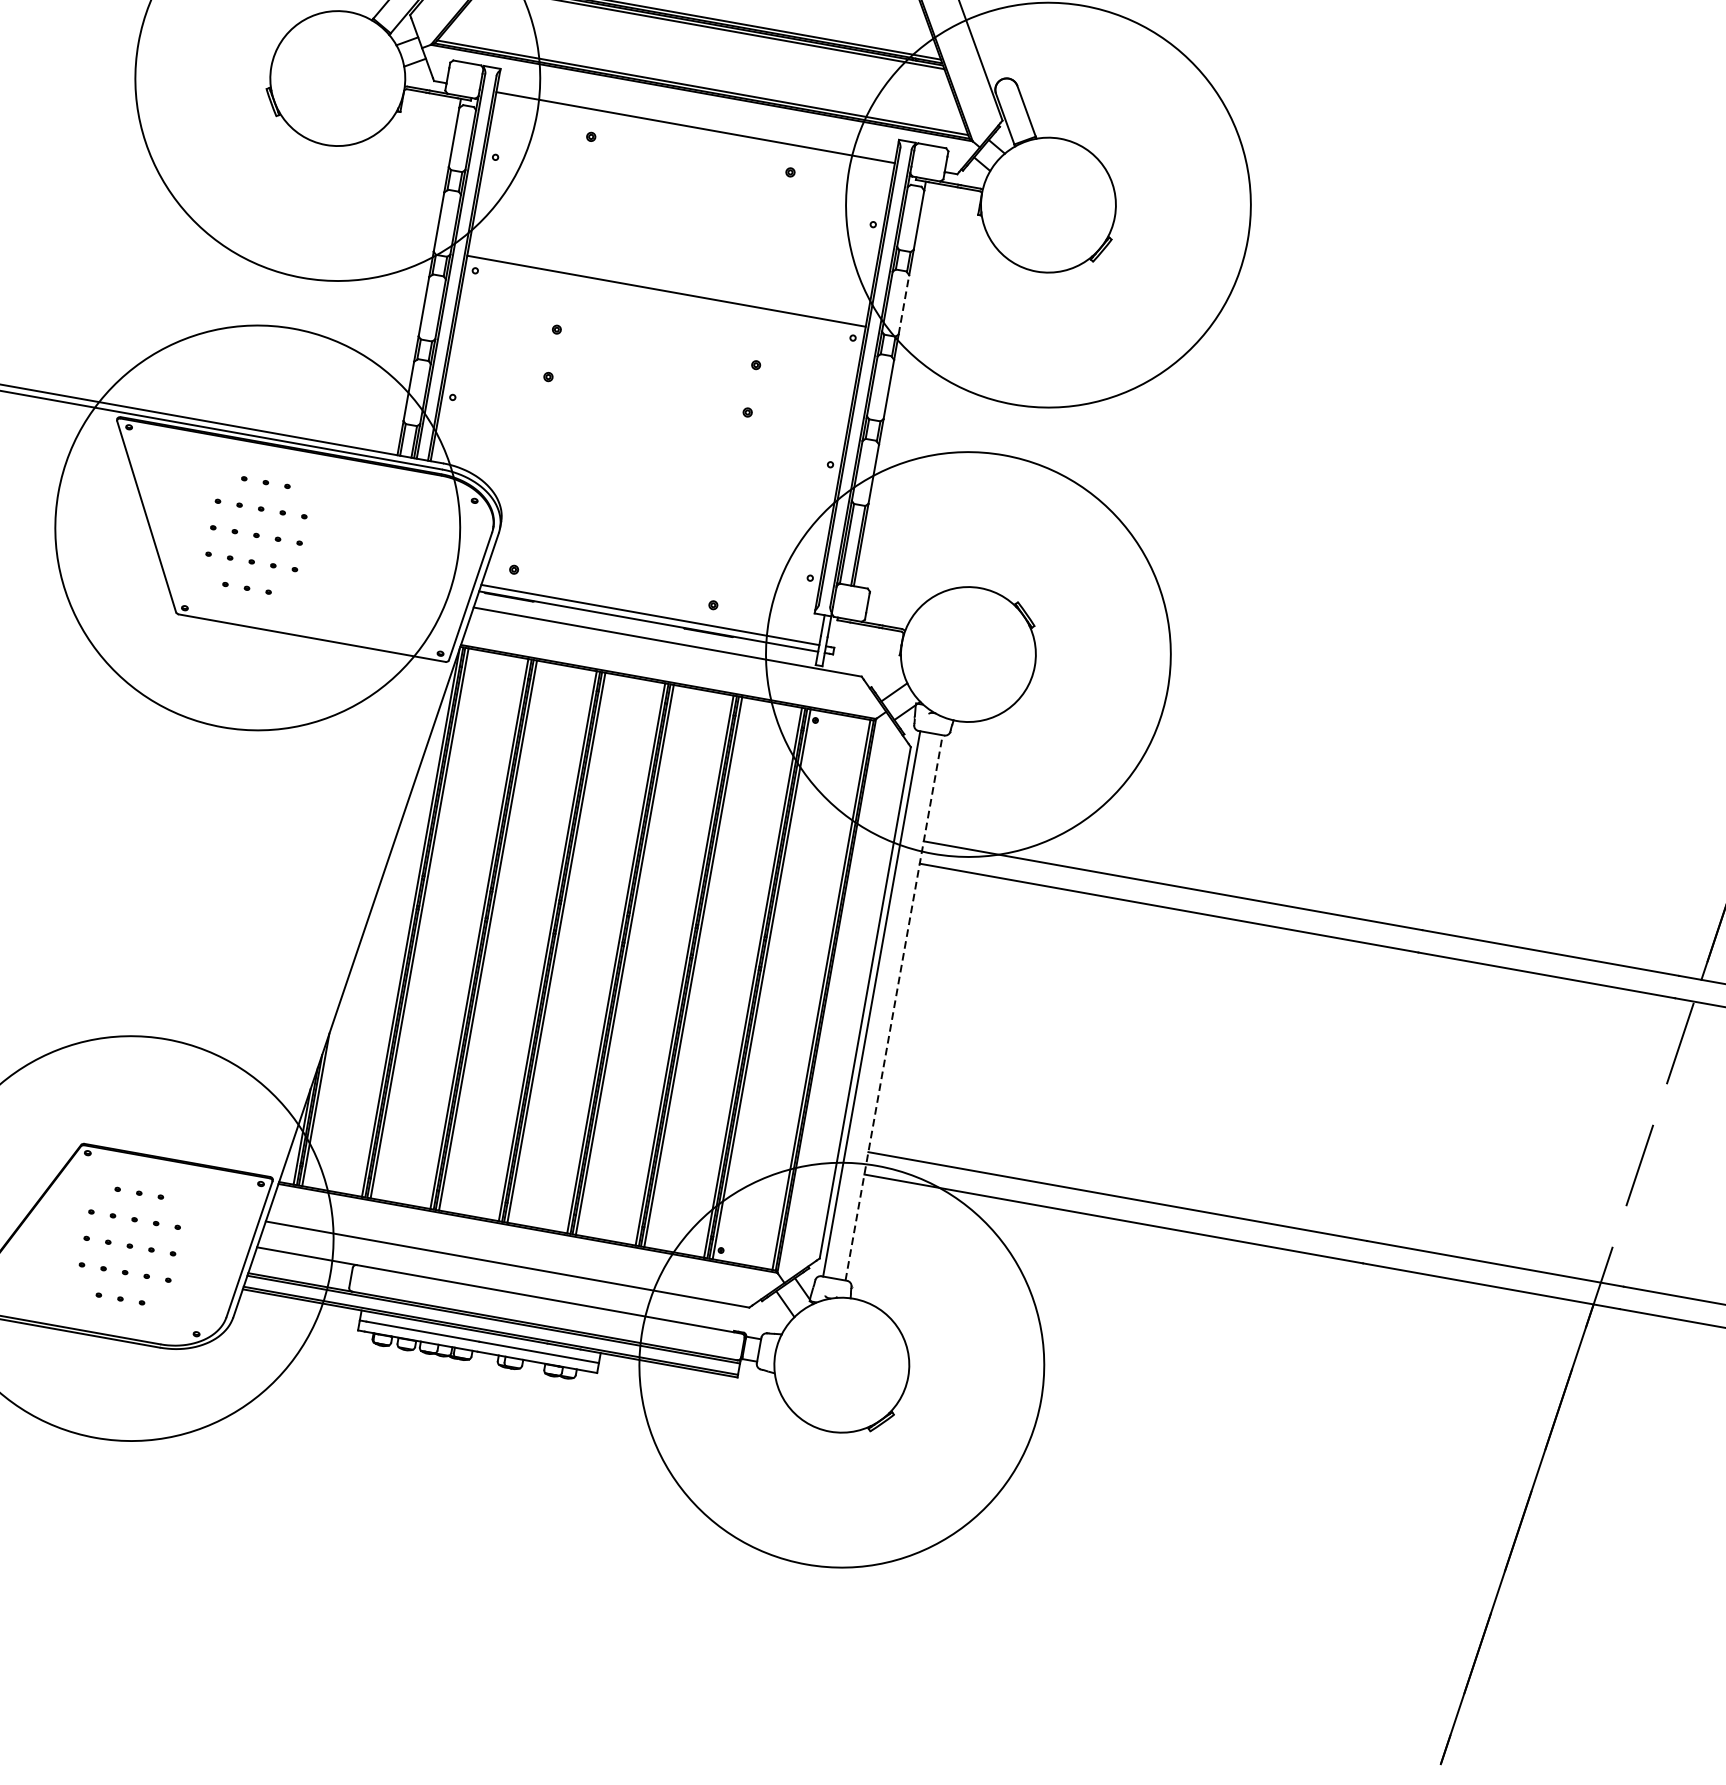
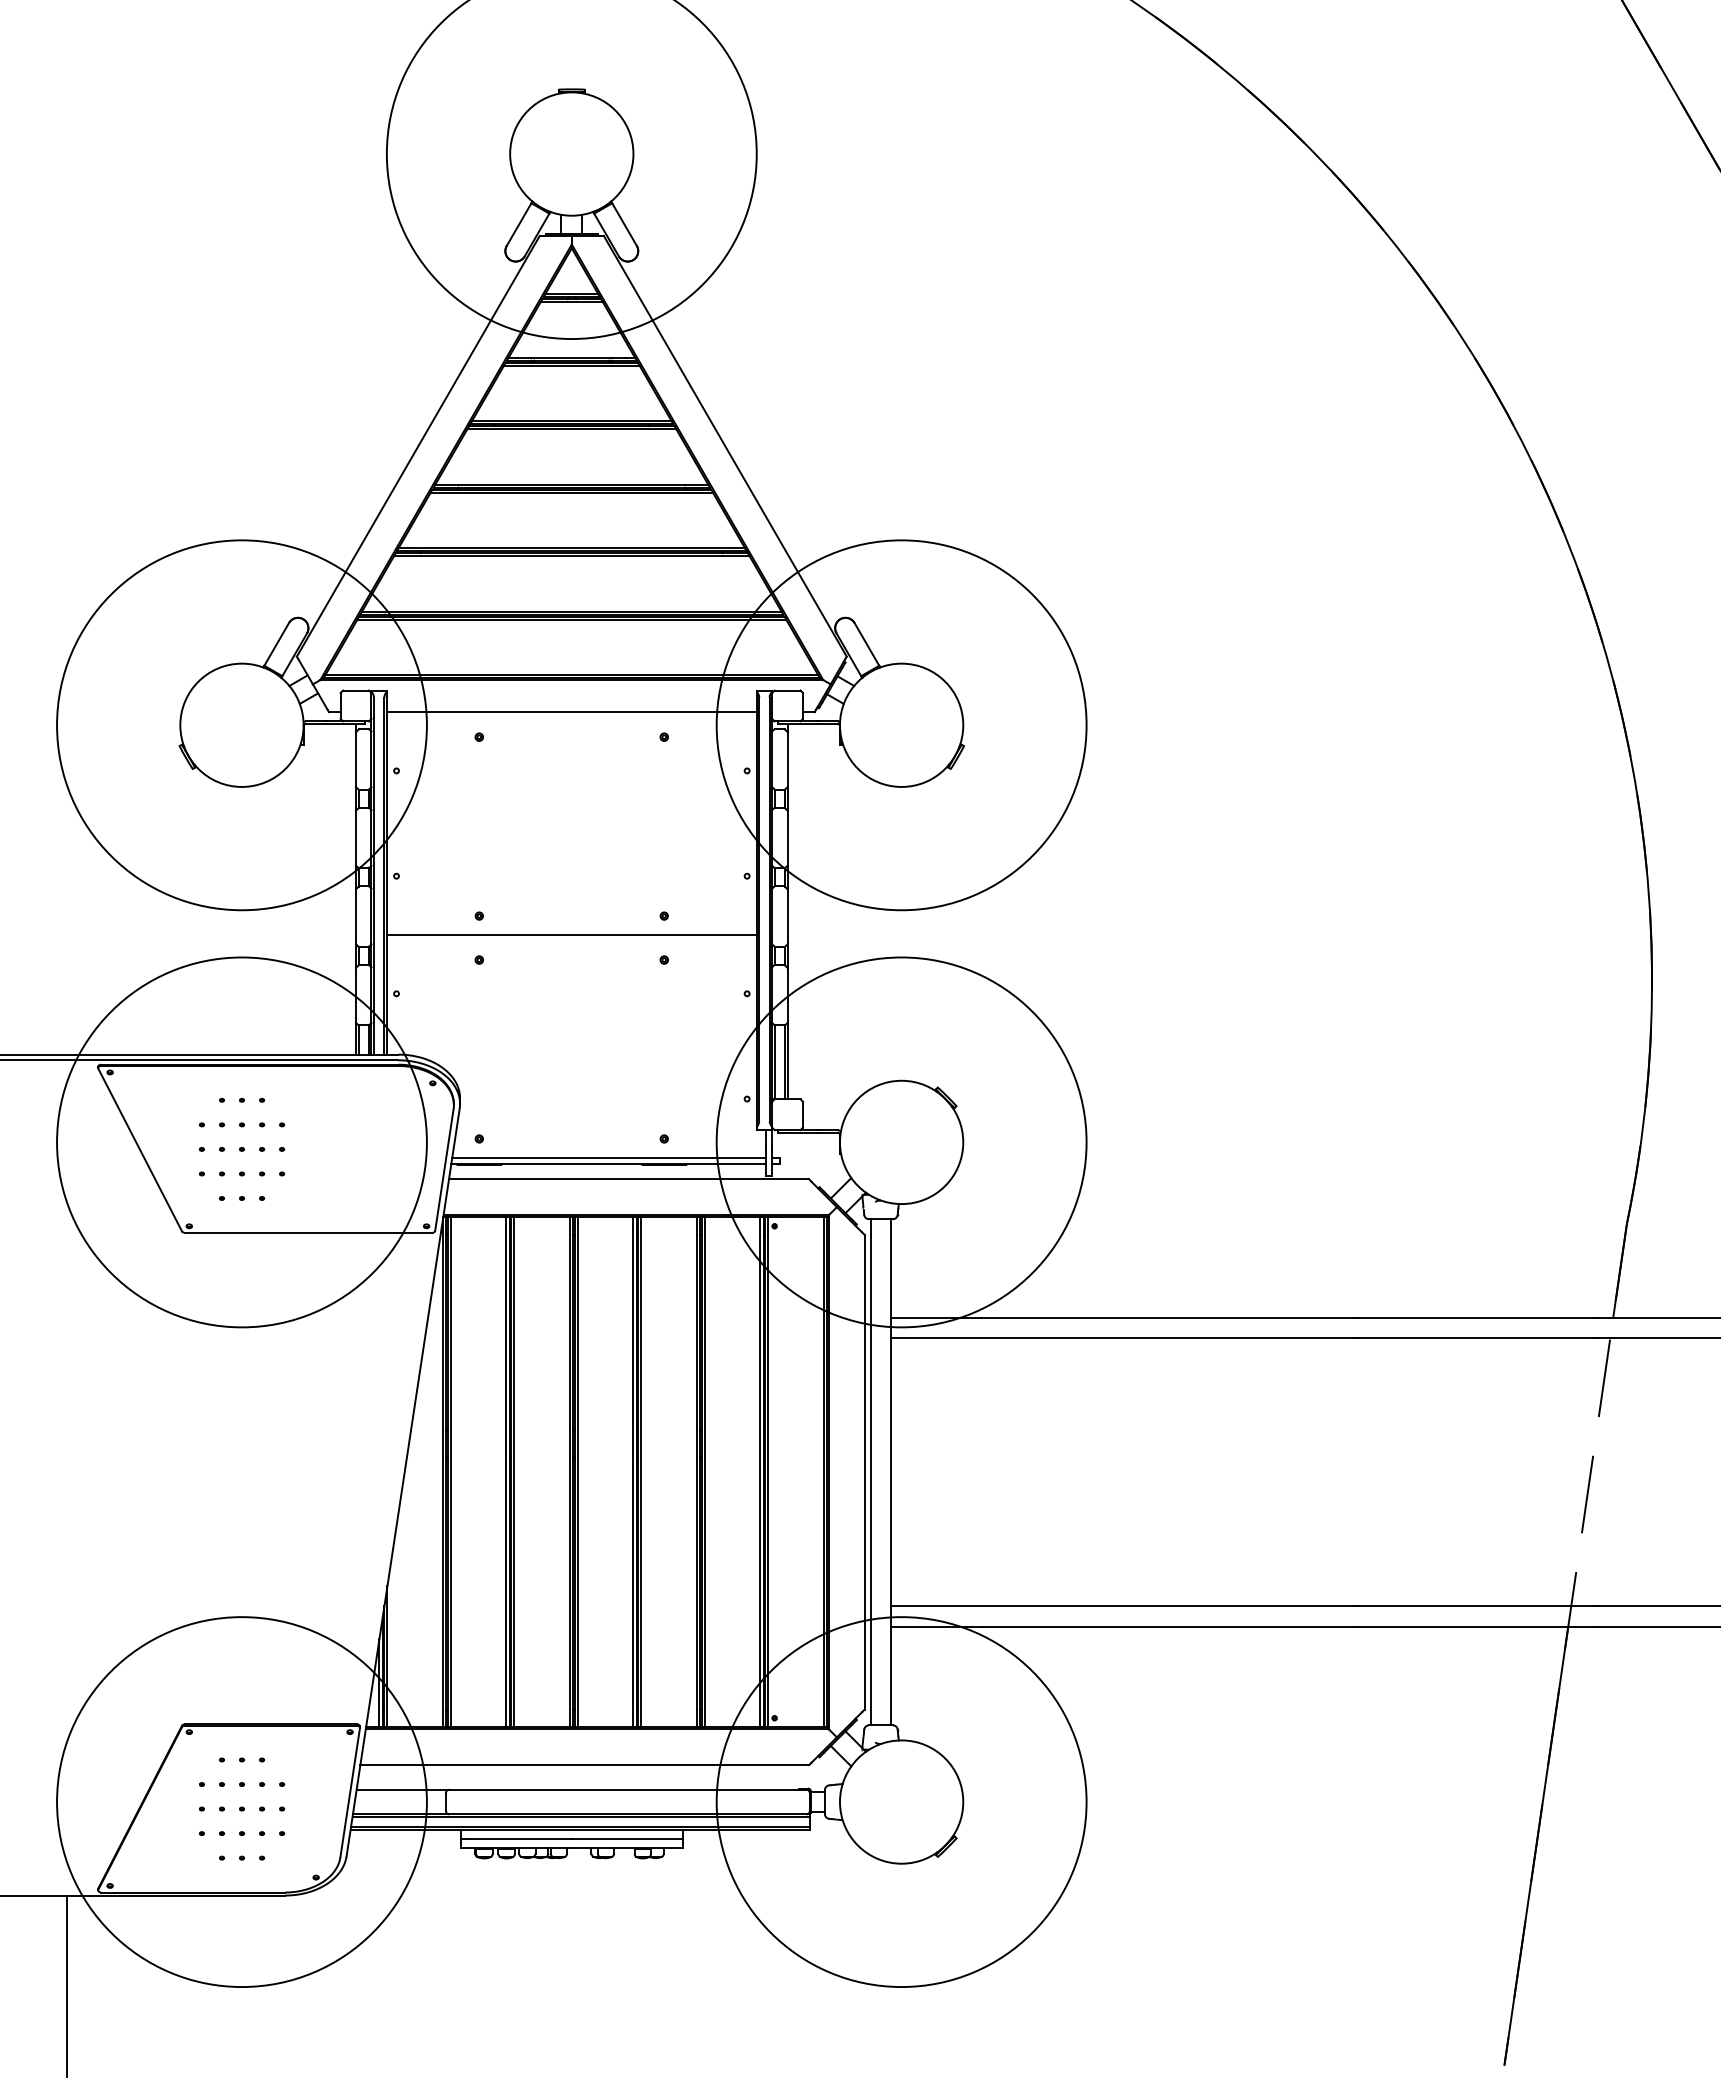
line: (666, 290) -> (571, 934), moved
line: (903, 305) -> (787, 838), dashed -> solid
line: (894, 1007) -> (891, 1471), dashed -> solid

